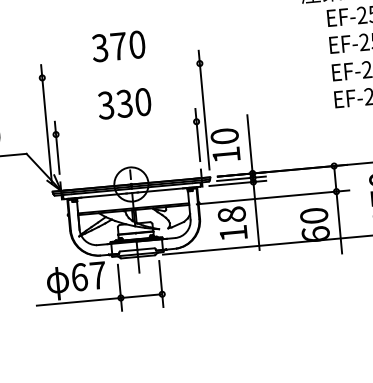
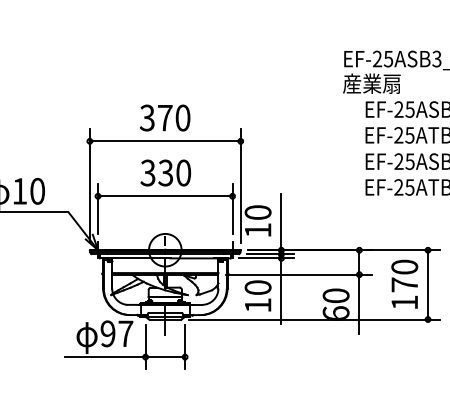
line: (120, 71) -> (164, 141), added
line: (125, 128) -> (164, 196), added
text: (232, 214) -> (258, 287), 18 -> 10
text: (78, 276) -> (107, 333), 67 -> 97

